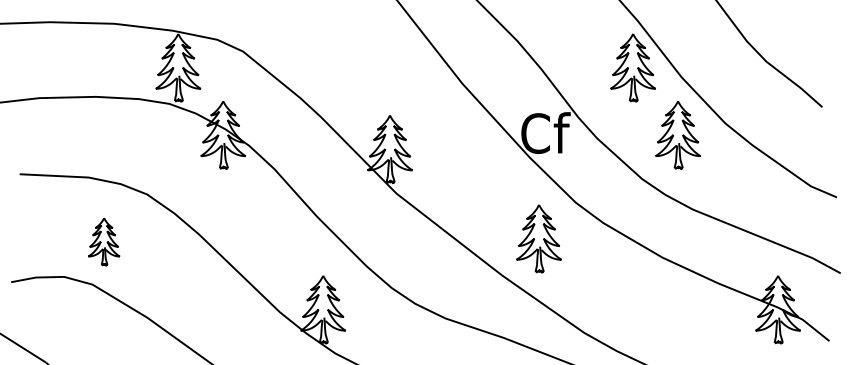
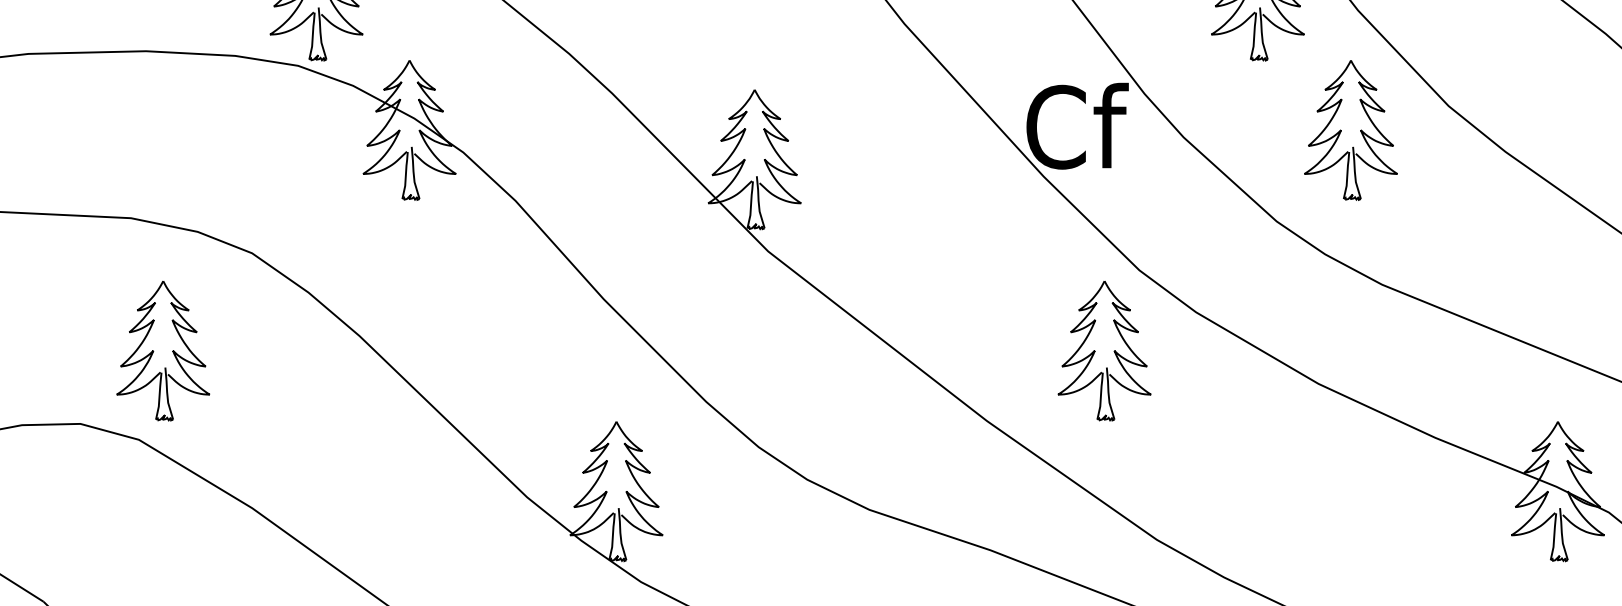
part: (538, 238) -> (1103, 350), moved
part: (103, 241) -> (161, 350), size x1.43

